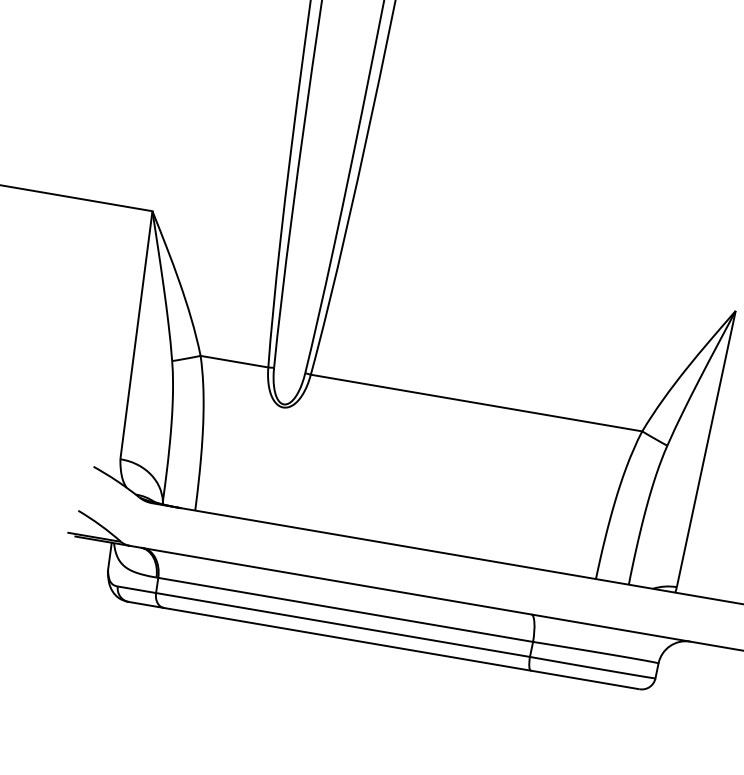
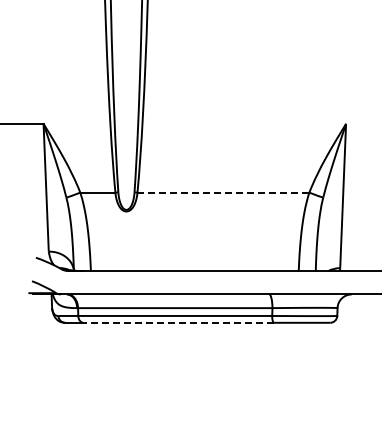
line: (476, 402) -> (223, 192), solid -> dashed
line: (347, 638) -> (178, 322), solid -> dashed

